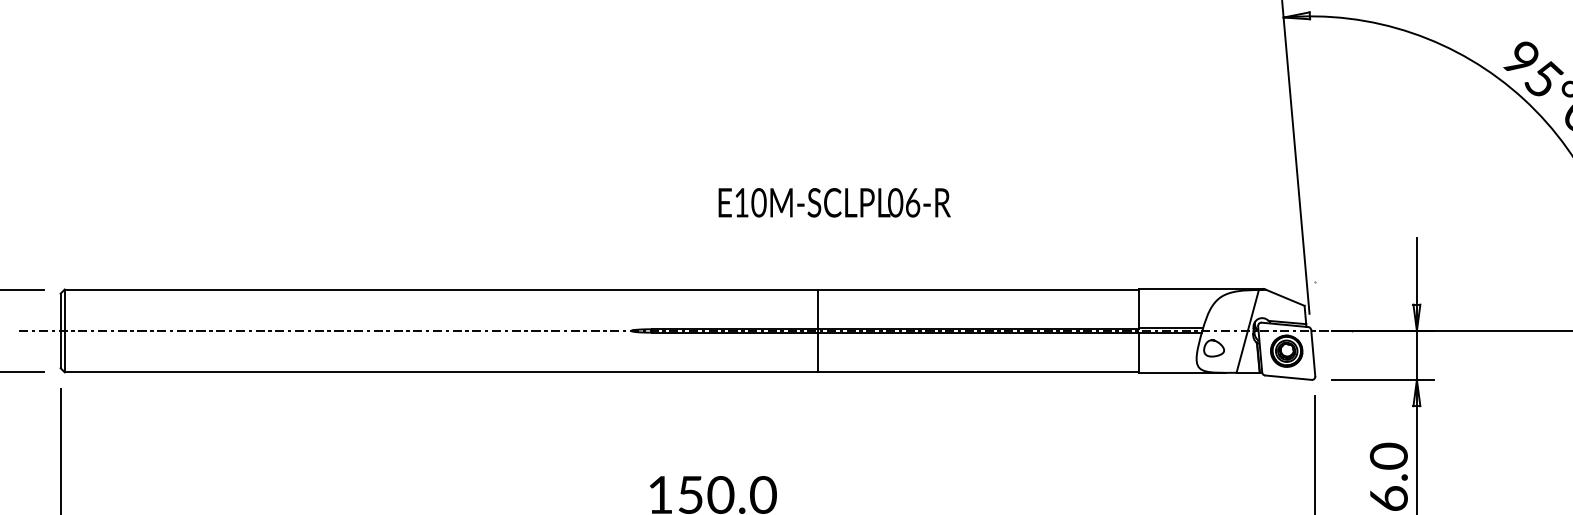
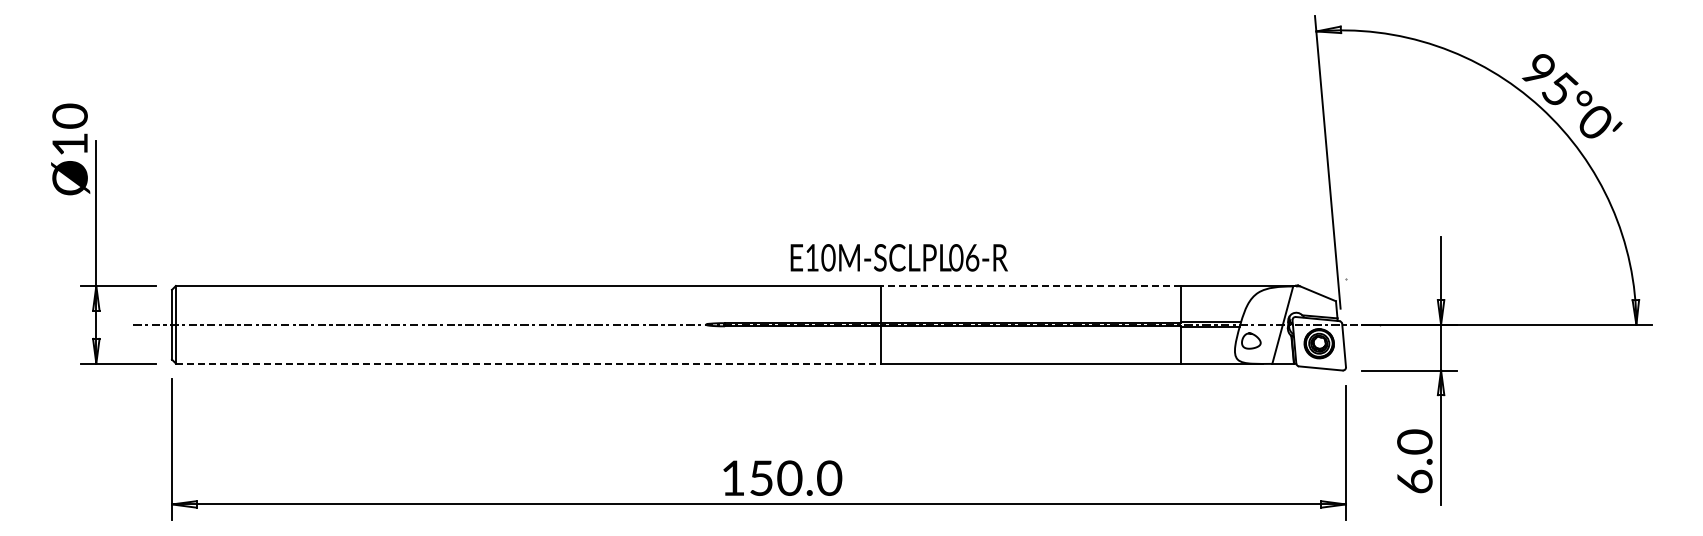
text: (833, 202) -> (898, 257), moved
line: (978, 289) -> (1030, 285), solid -> dashed
line: (441, 372) -> (528, 363), solid -> dashed

